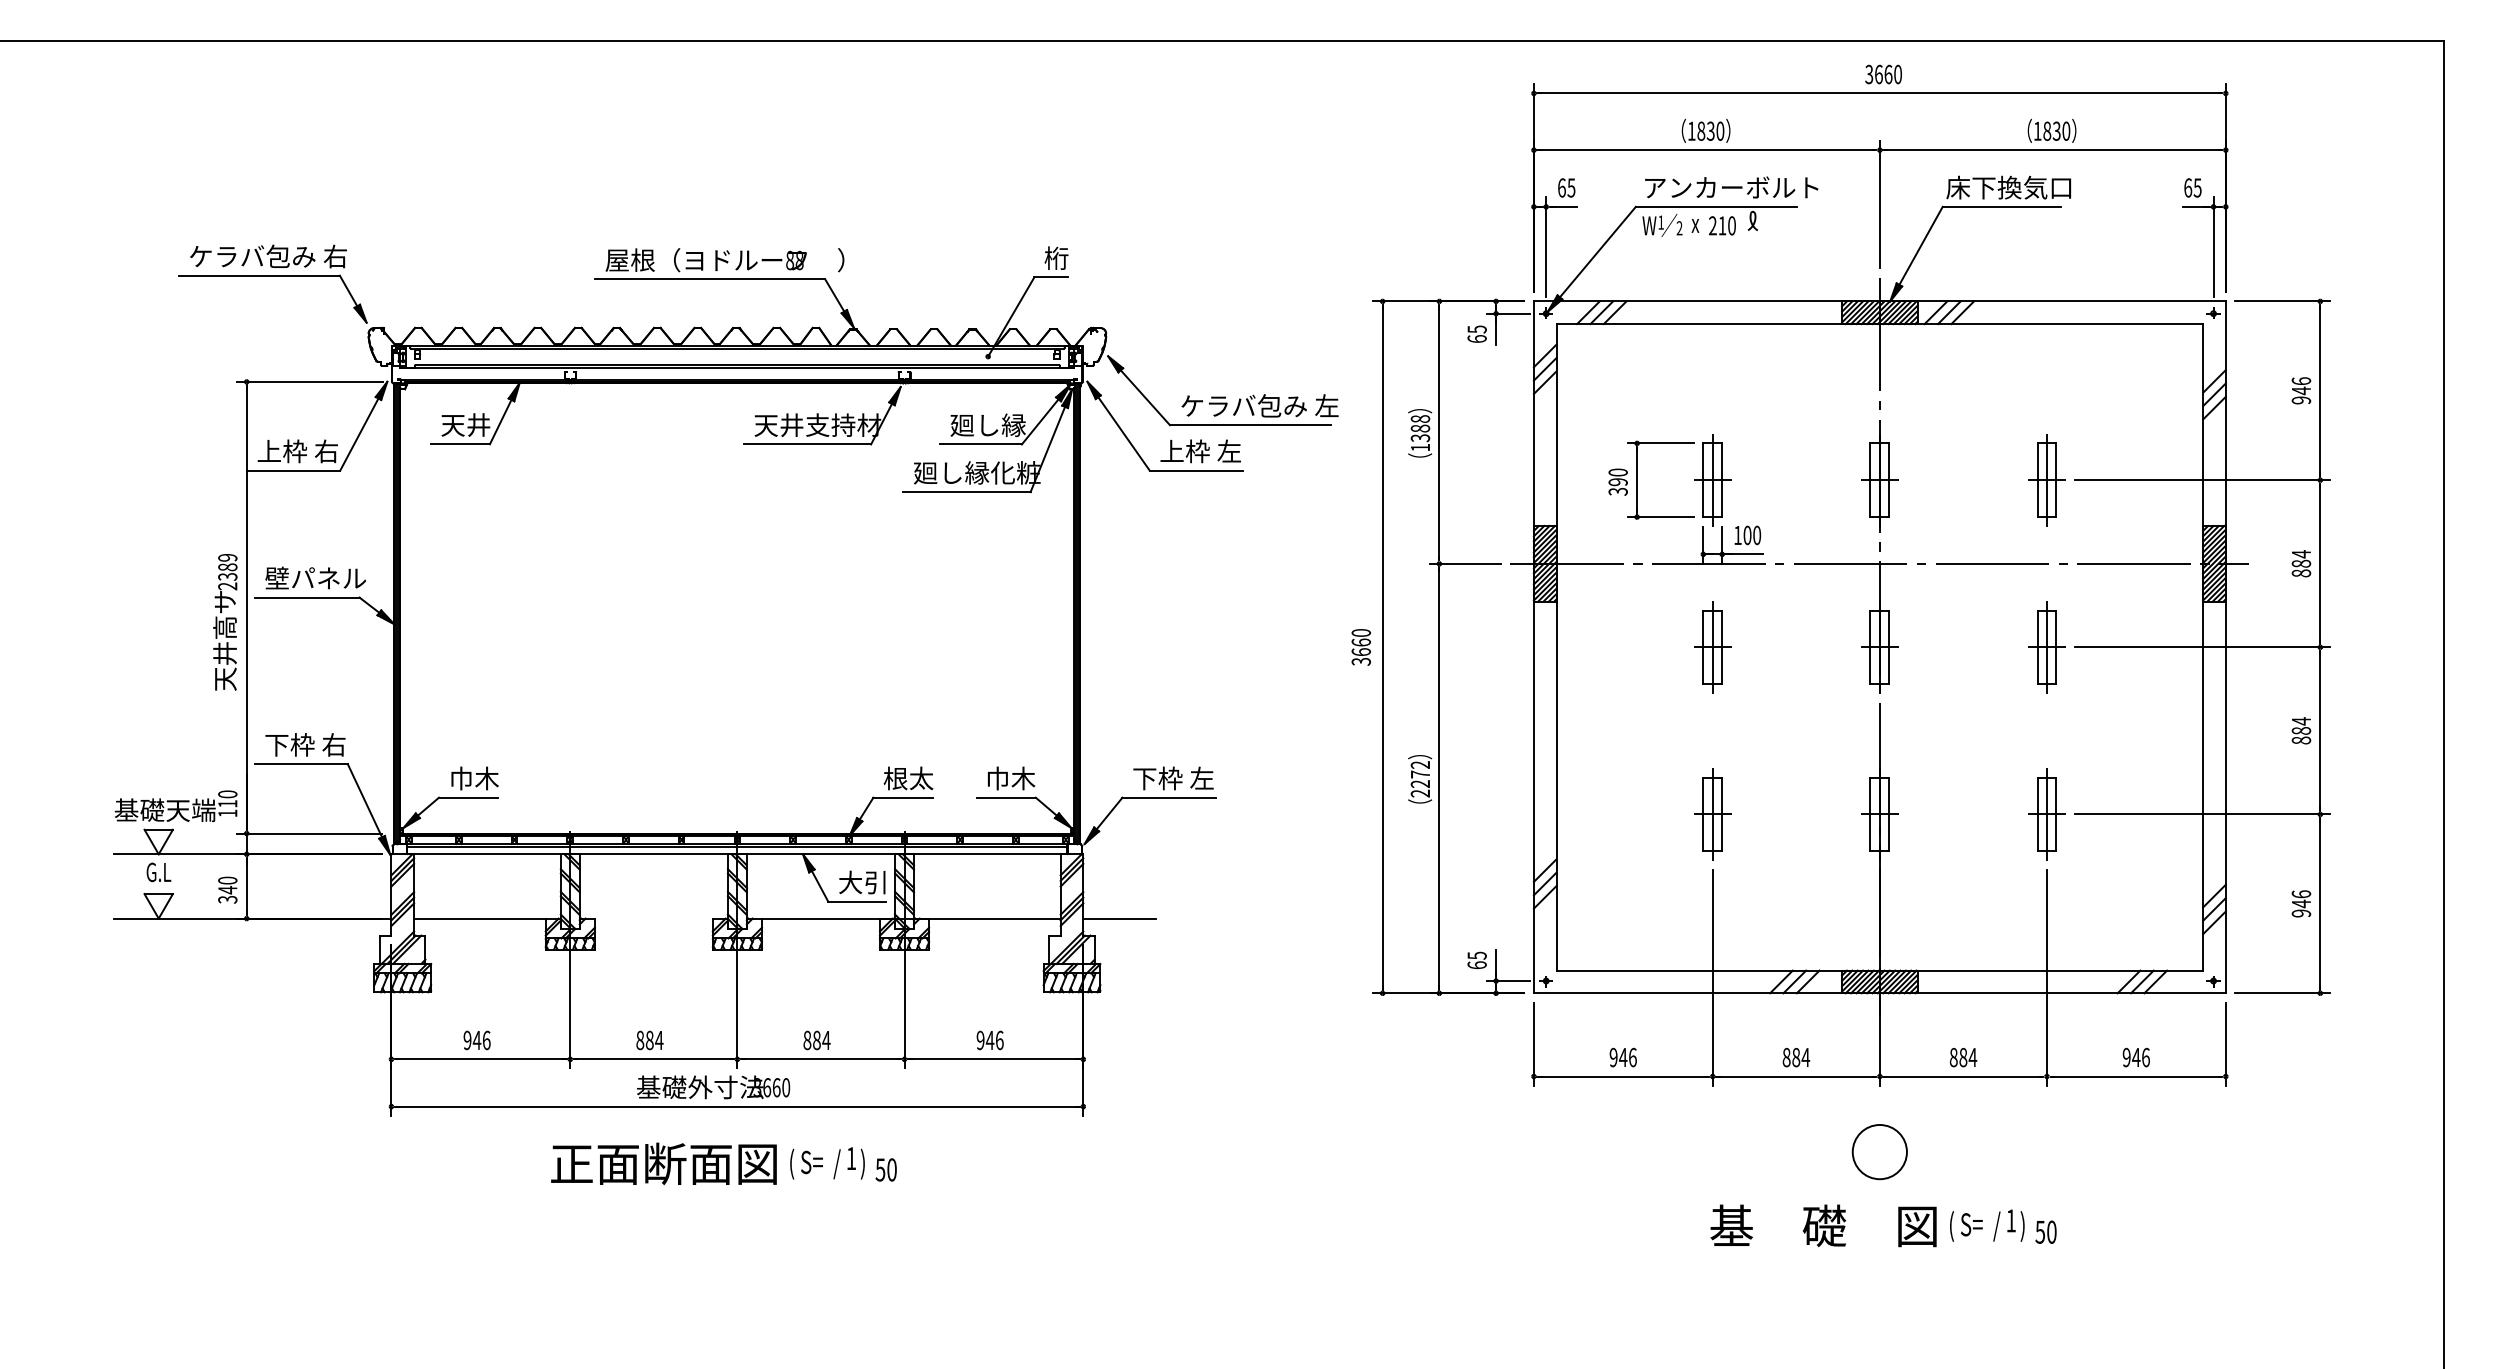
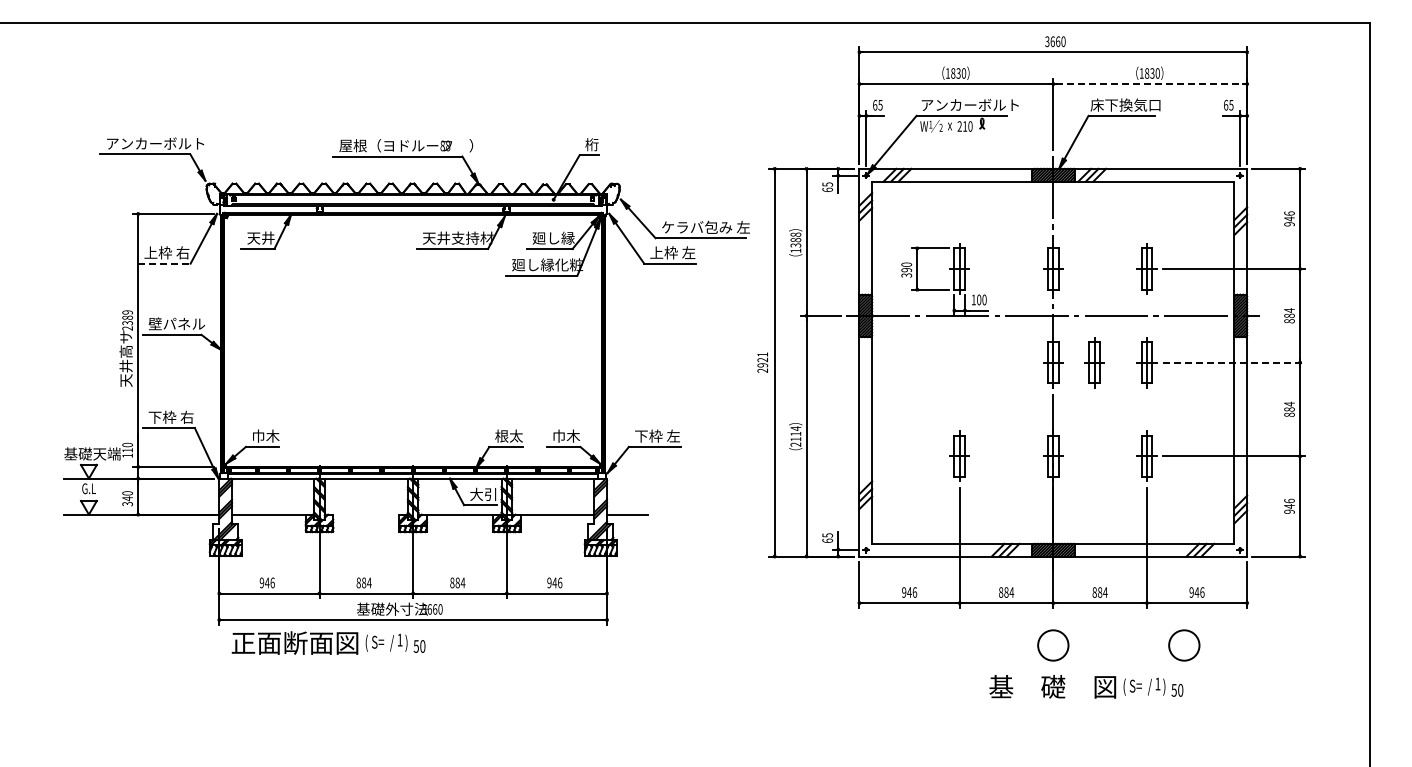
line: (2053, 150) -> (1150, 84), solid -> dashed
text: (277, 256) -> (155, 143), ケラバ包み 右 -> アンカーボルト
line: (295, 470) -> (165, 263), solid -> dashed
text: (1360, 647) -> (762, 362), 3660 -> 2921
part: (1712, 647) -> (1094, 362), moved
line: (2203, 647) -> (1234, 362), solid -> dashed
text: (1419, 773) -> (795, 433), 2272 -> 2114
circle: (2113, 1152) -> (1184, 645), added
text: (723, 1162) -> (328, 642), moved
text: (1883, 1225) -> (1086, 686), moved

